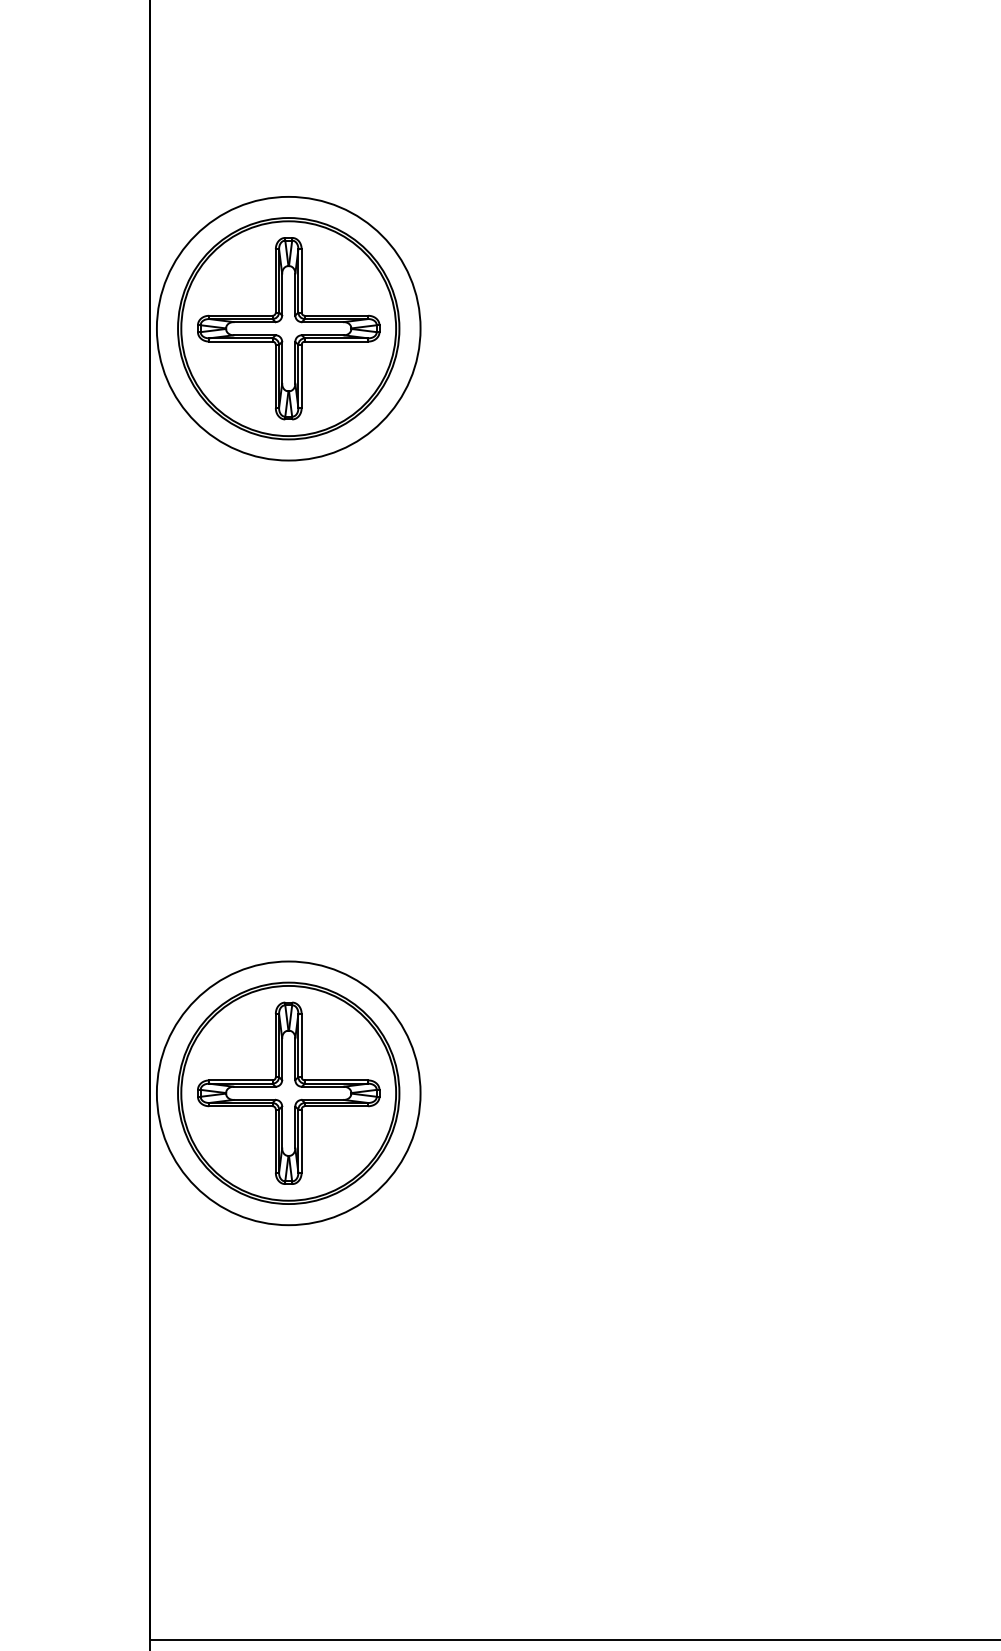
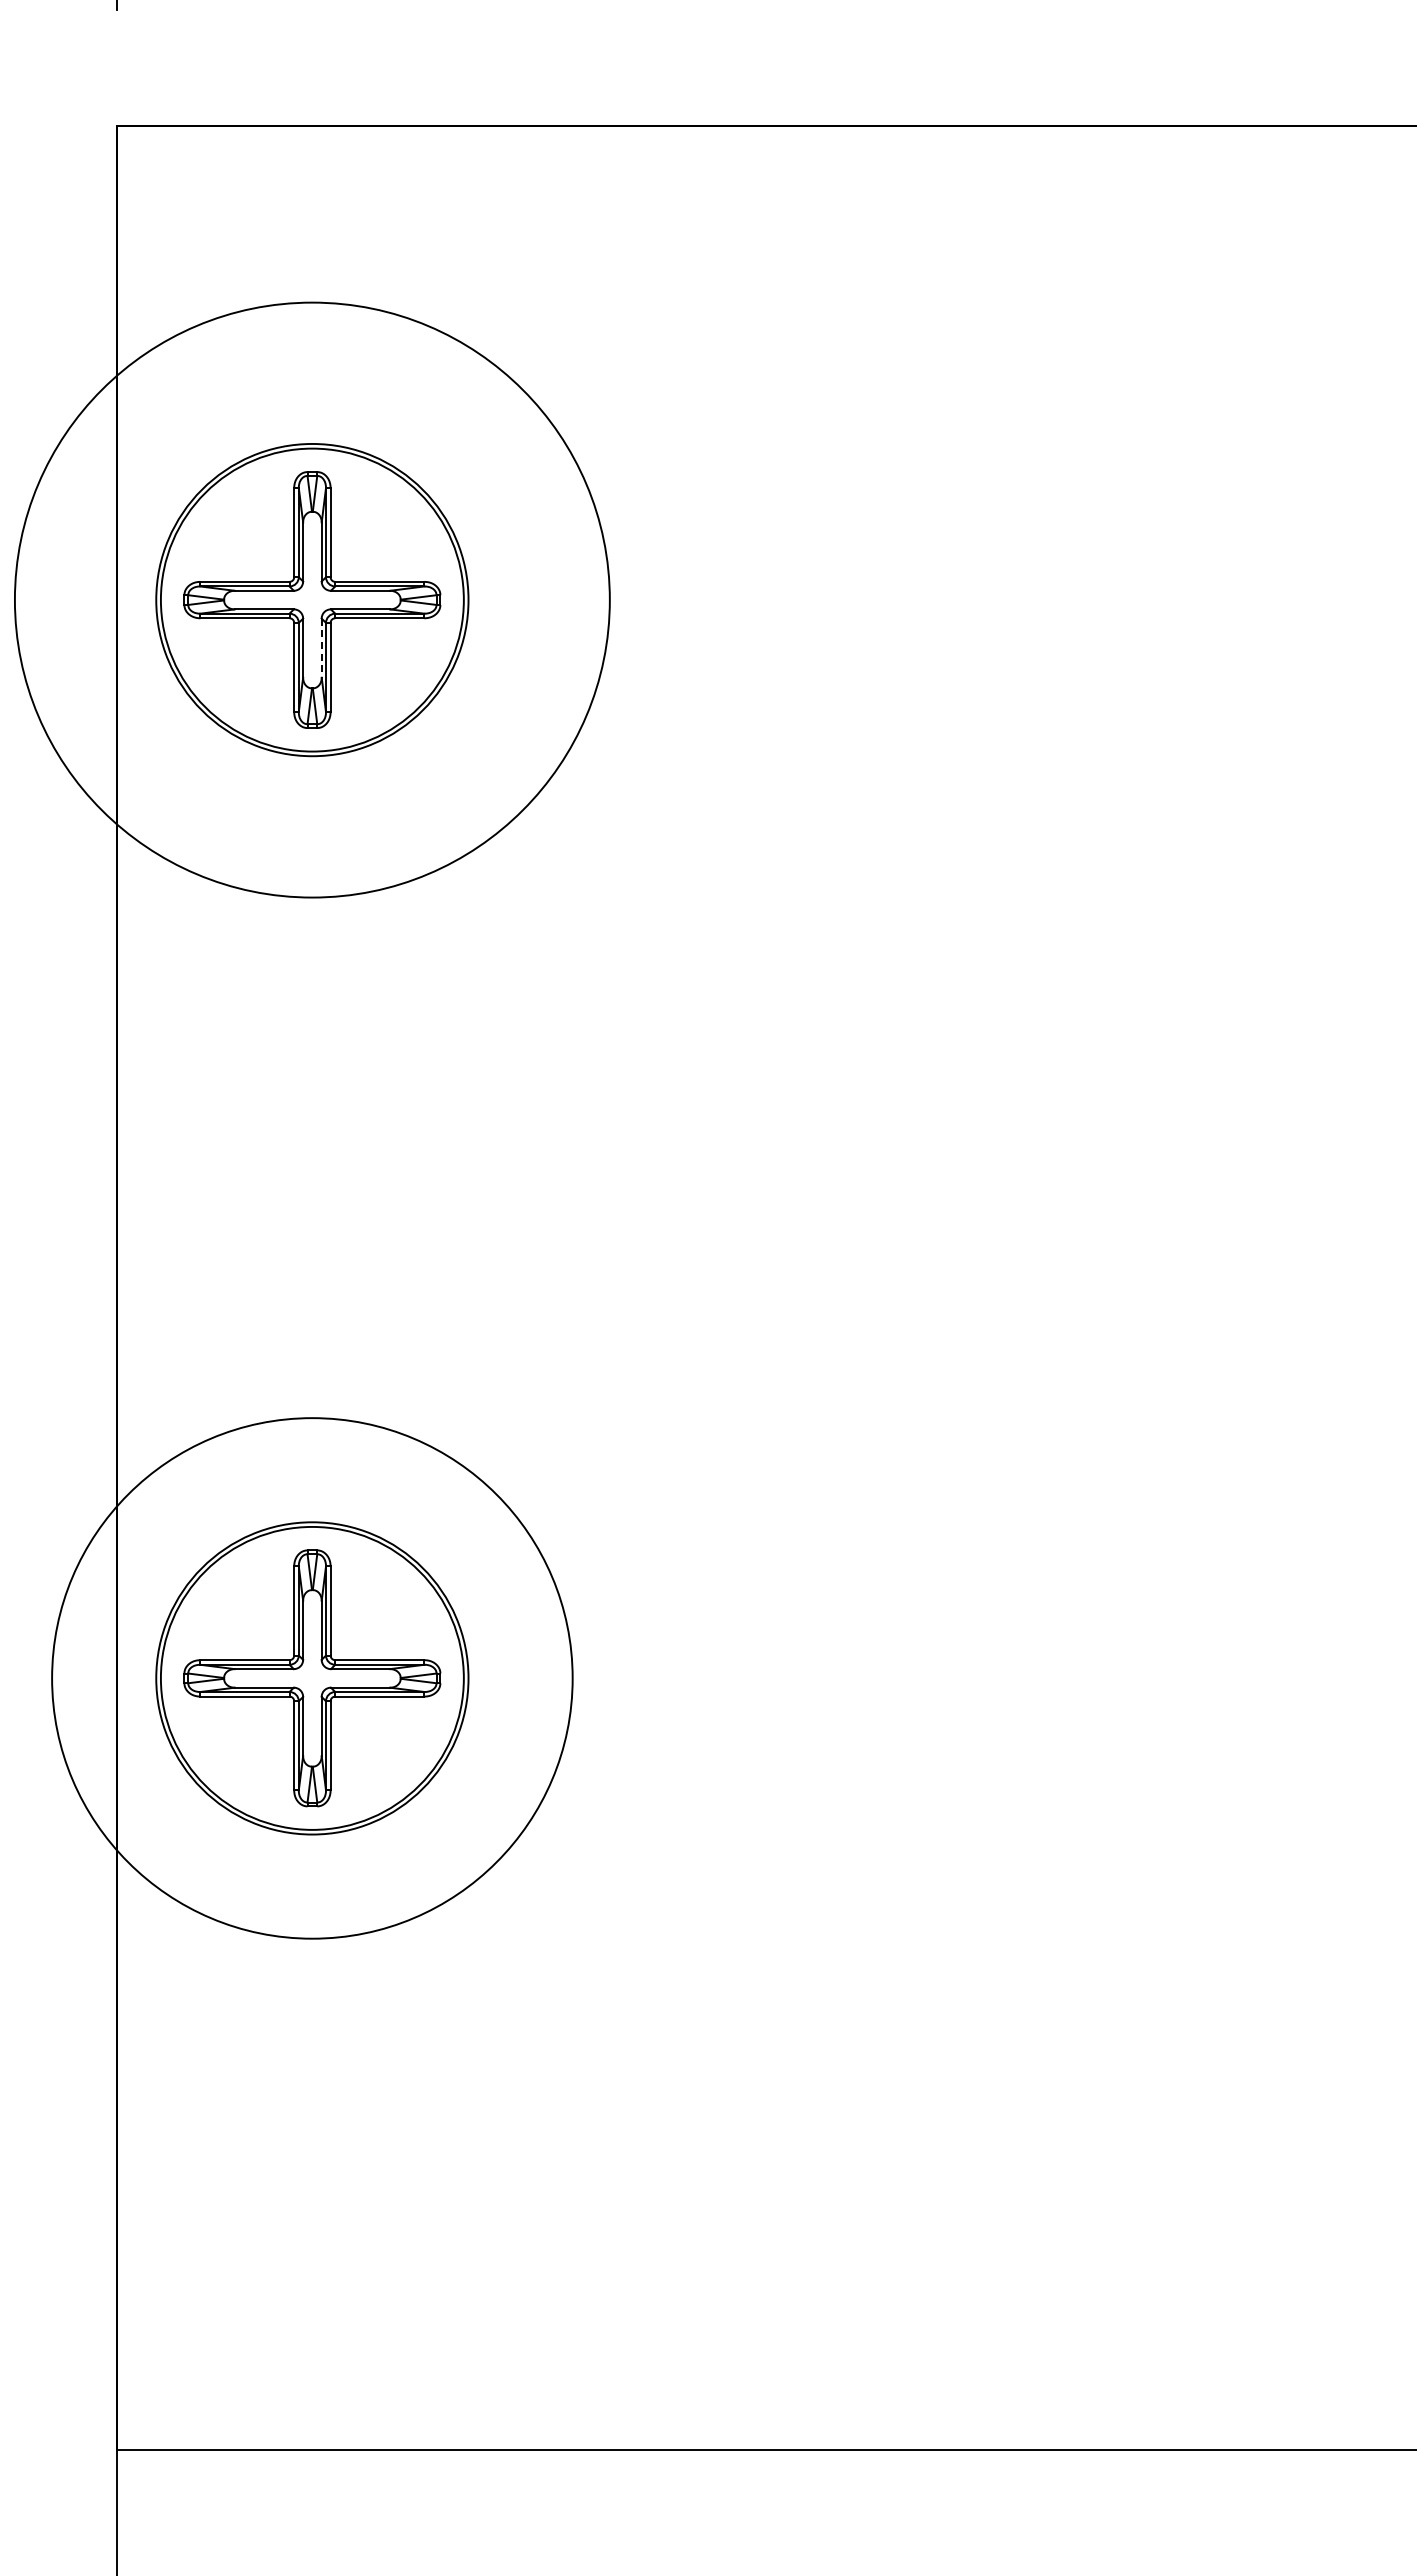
circle: (288, 329) -> (312, 600), size x1.6
line: (295, 363) -> (321, 648), solid -> dashed
circle: (288, 1093) -> (312, 1678), size x1.4

